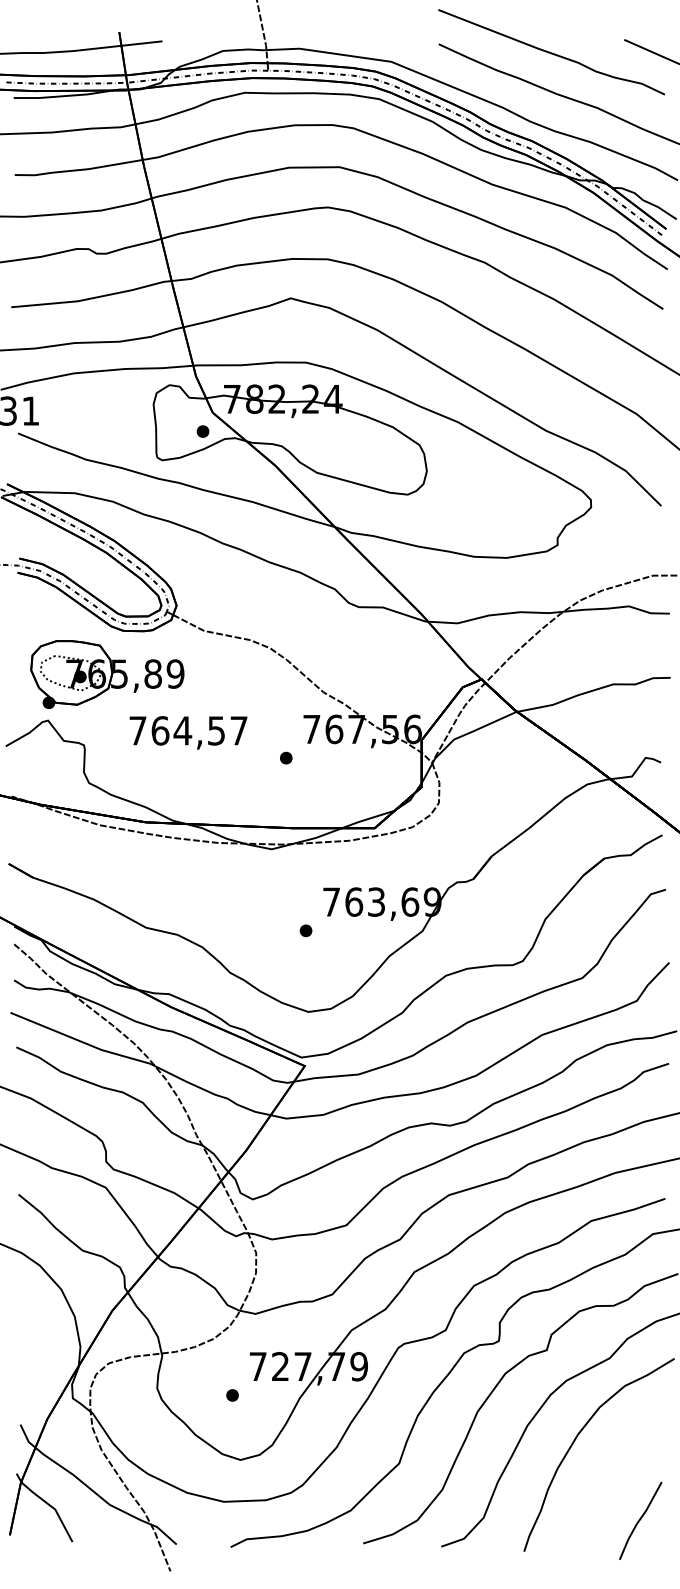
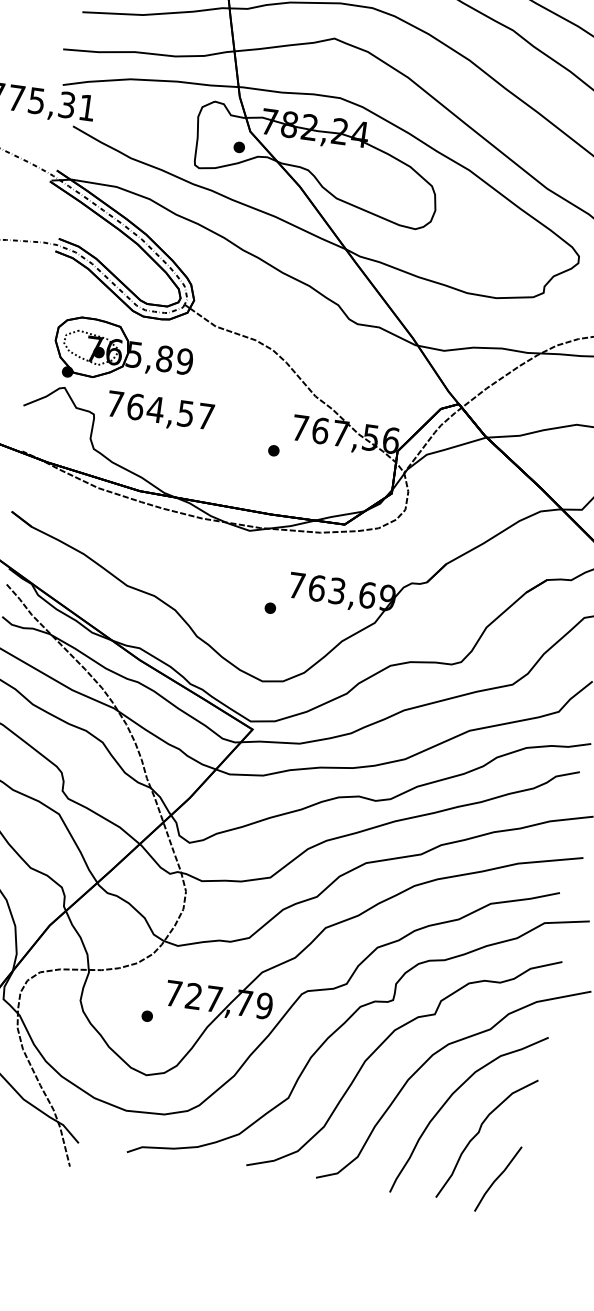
text: (188, 732) -> (160, 411), moved
curve: (612, 1474) -> (478, 1133), added

